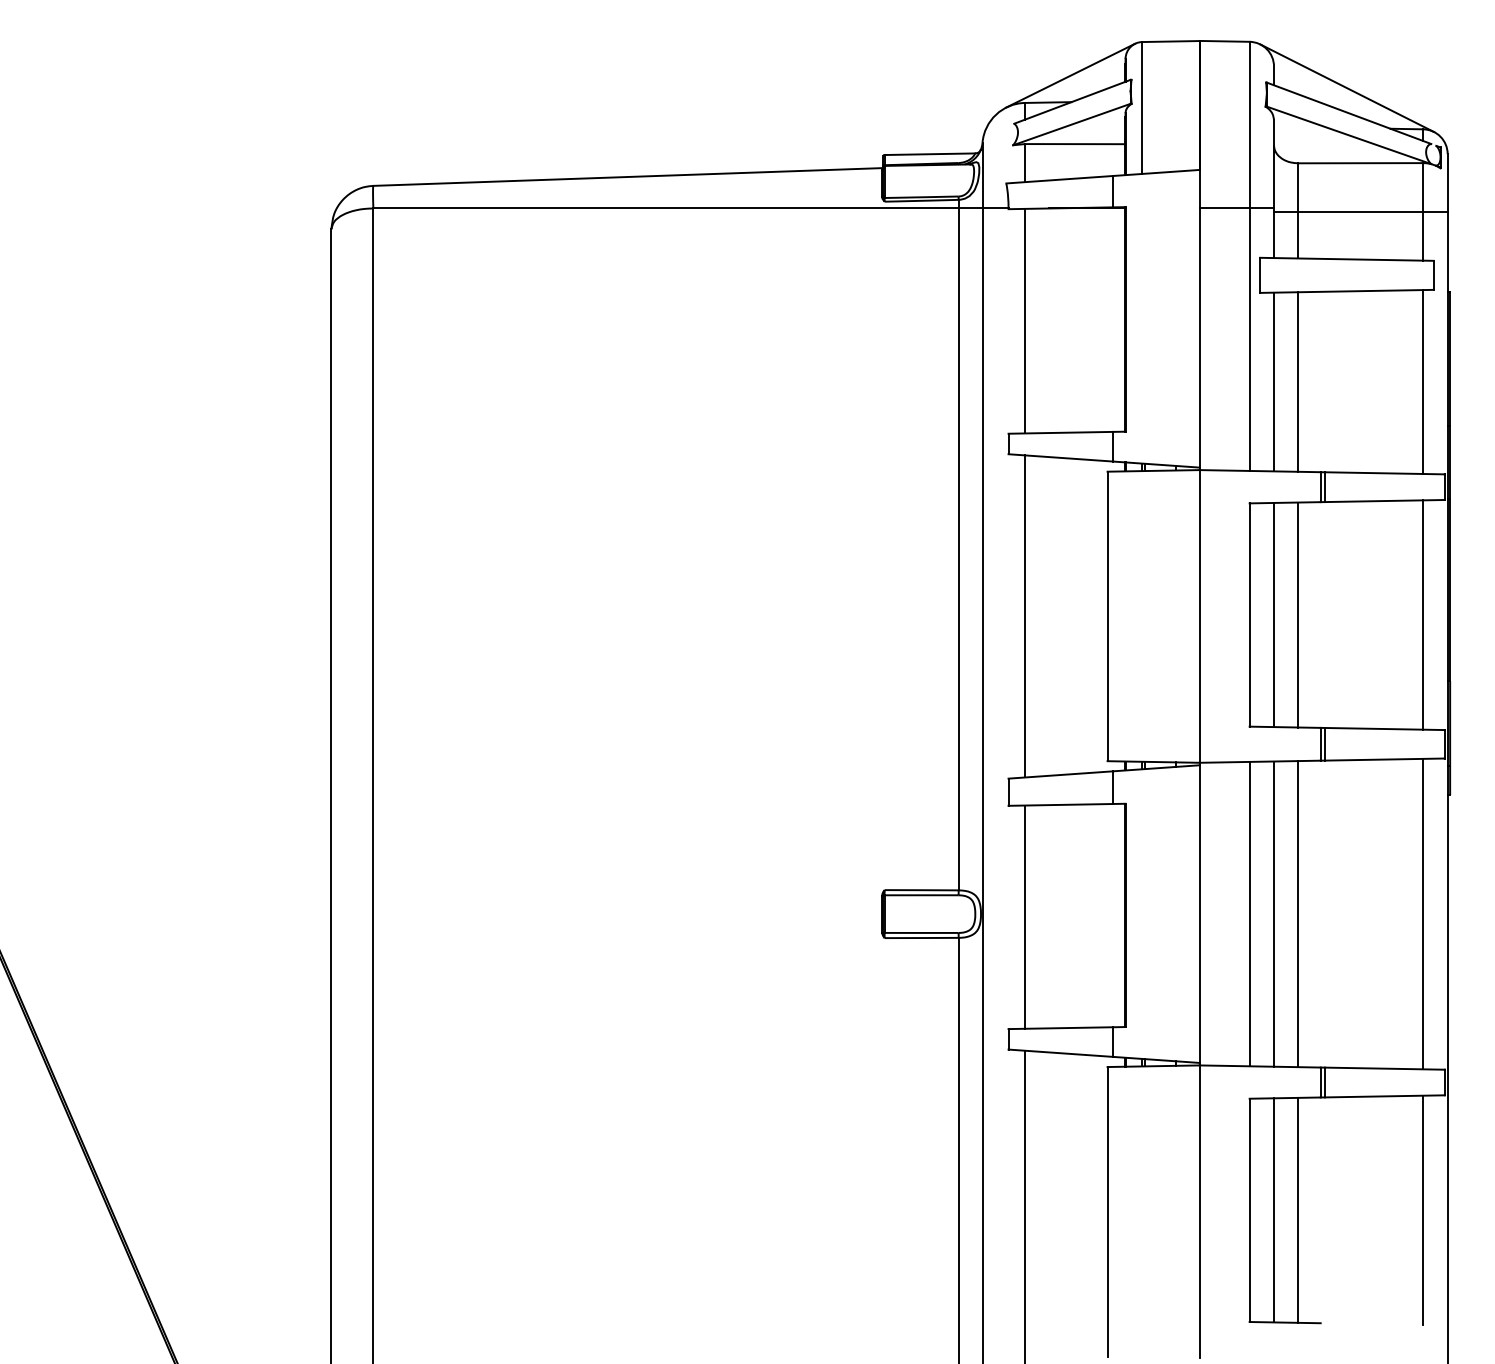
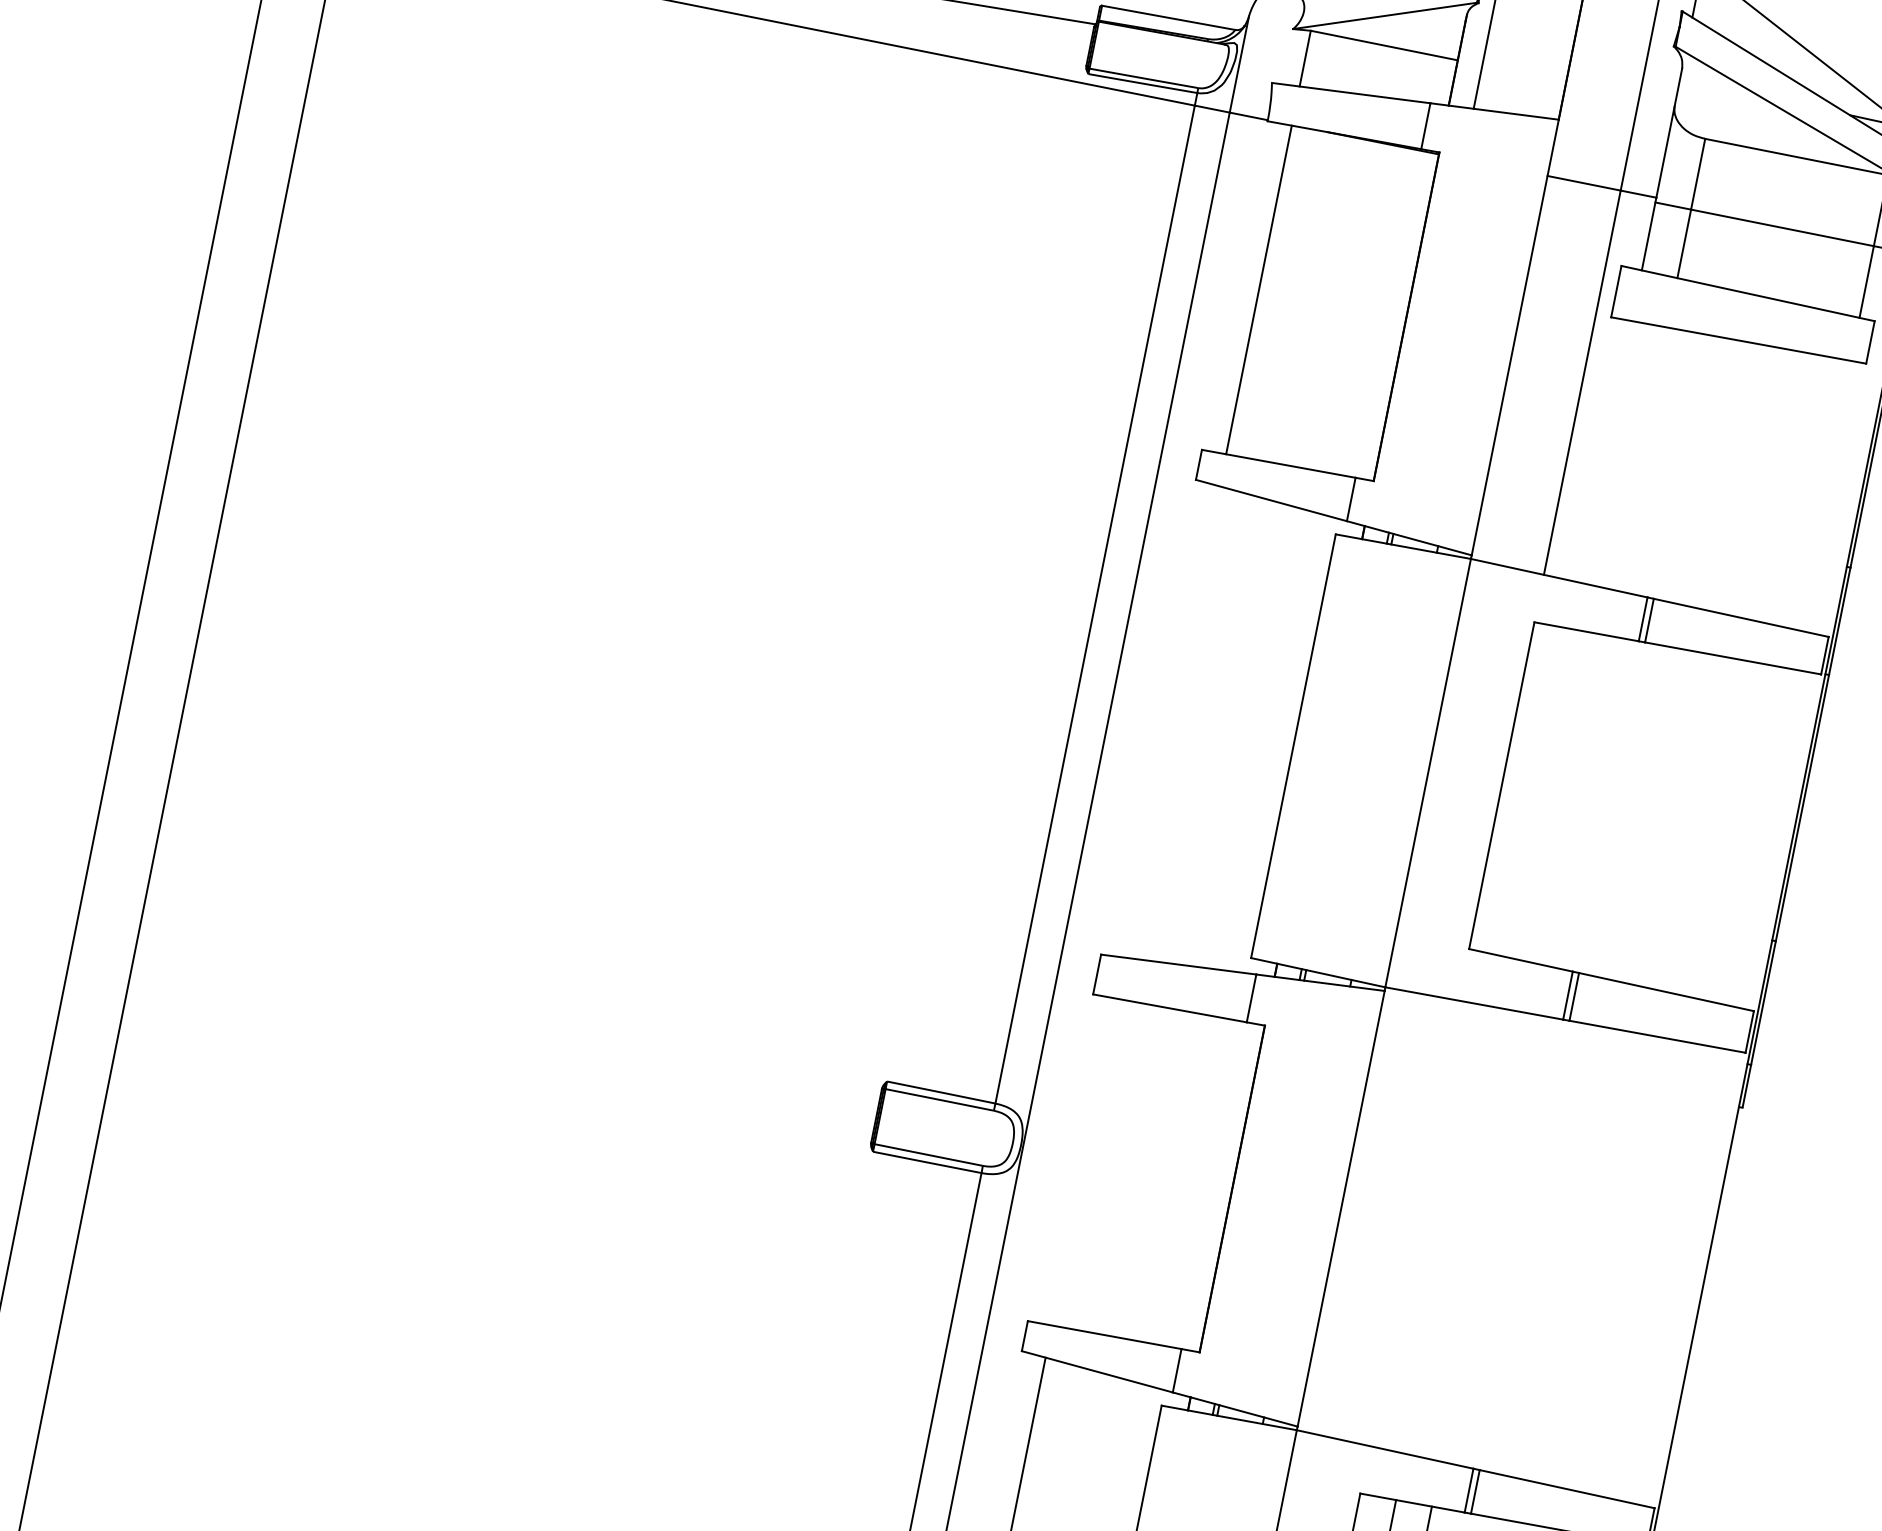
line: (1274, 381) -> (1606, 451), removed
line: (1298, 381) -> (1641, 458), removed
line: (1423, 382) -> (1824, 496), removed
line: (1274, 614) -> (1538, 792), removed
line: (1298, 614) -> (1573, 799), removed
line: (1423, 614) -> (1756, 835), removed
line: (1025, 616) -> (1173, 722), removed
line: (1249, 913) -> (1414, 1222), removed
line: (1274, 913) -> (1450, 1229), removed
line: (1423, 913) -> (1668, 1273), removed
line: (1298, 914) -> (1485, 1238), removed
line: (1025, 916) -> (1085, 1161), removed

